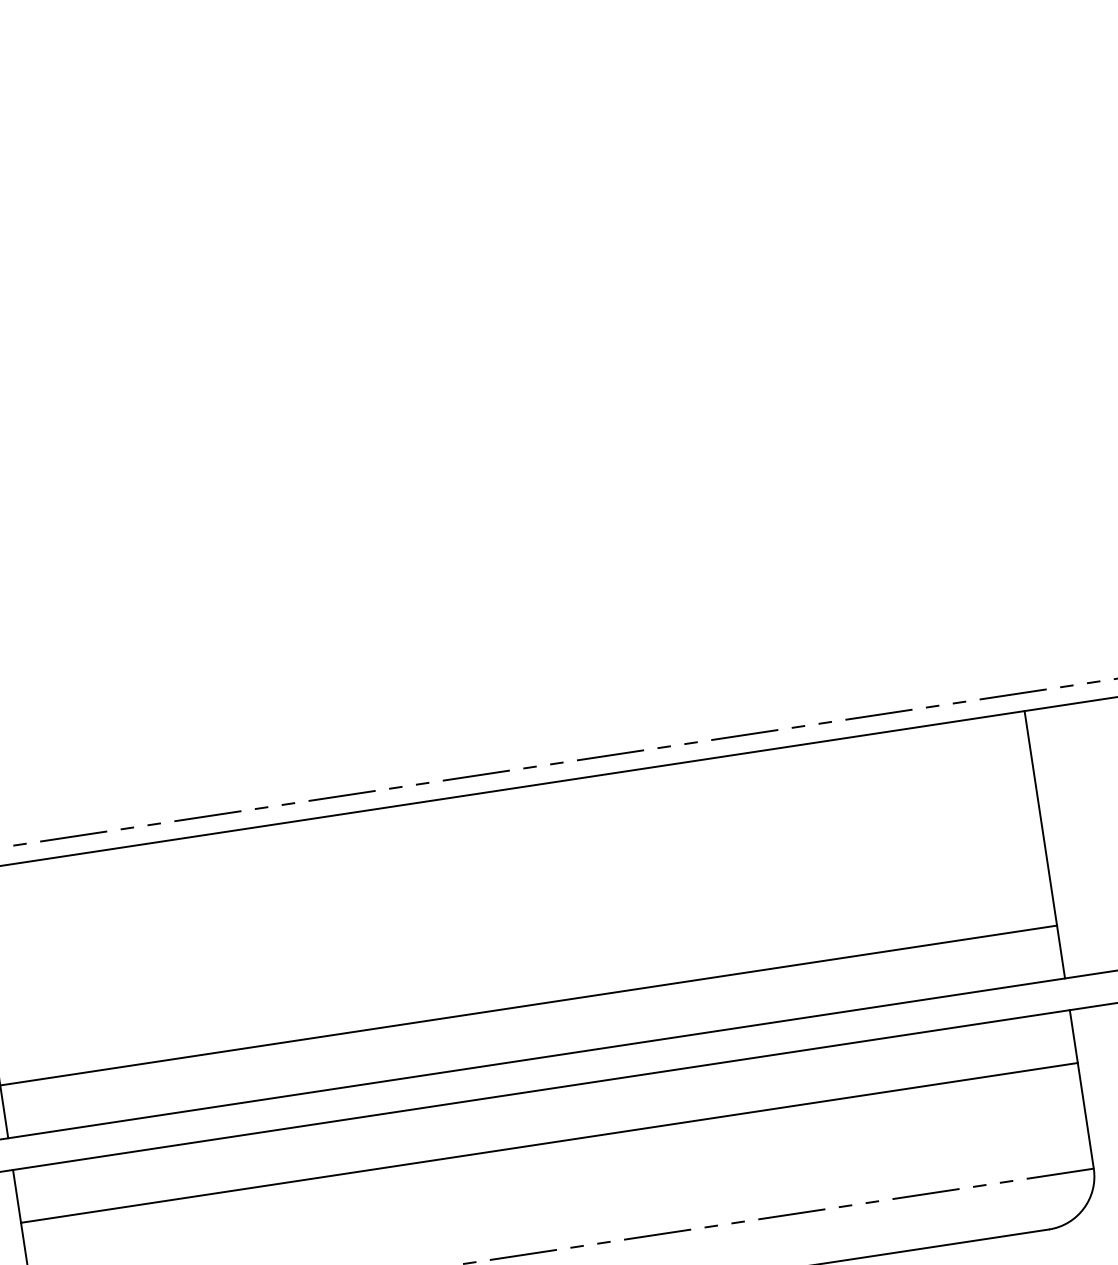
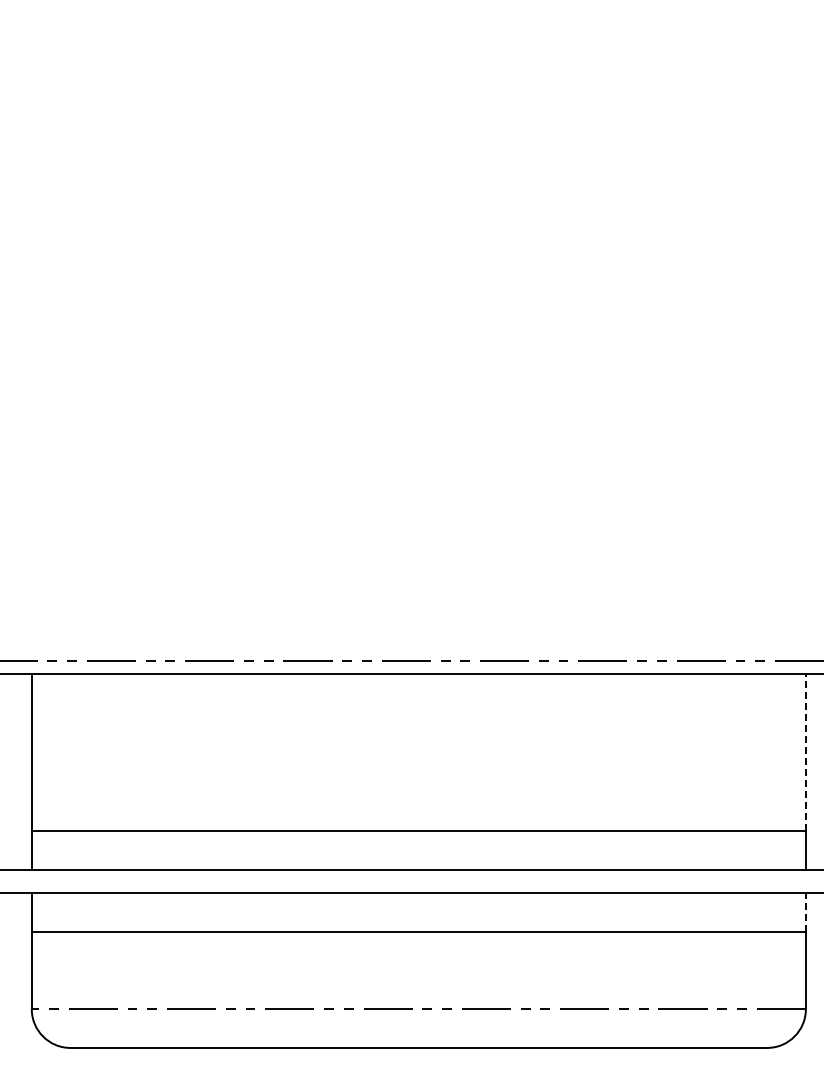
line: (1040, 818) -> (805, 752), solid -> dashed
line: (1073, 1035) -> (805, 911), solid -> dashed

